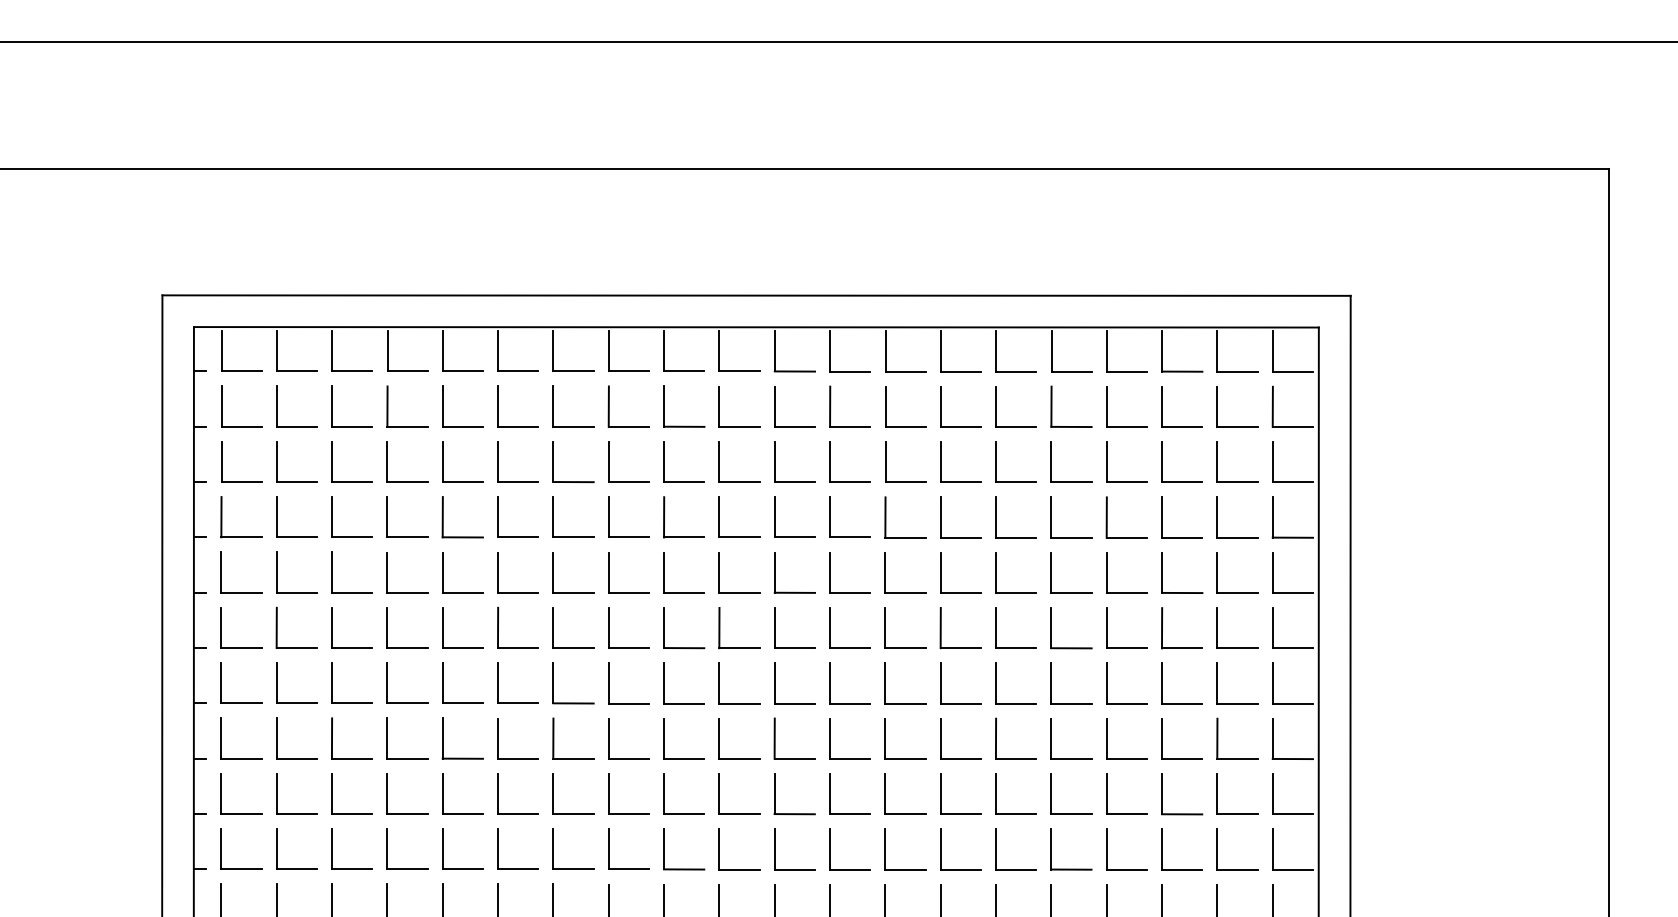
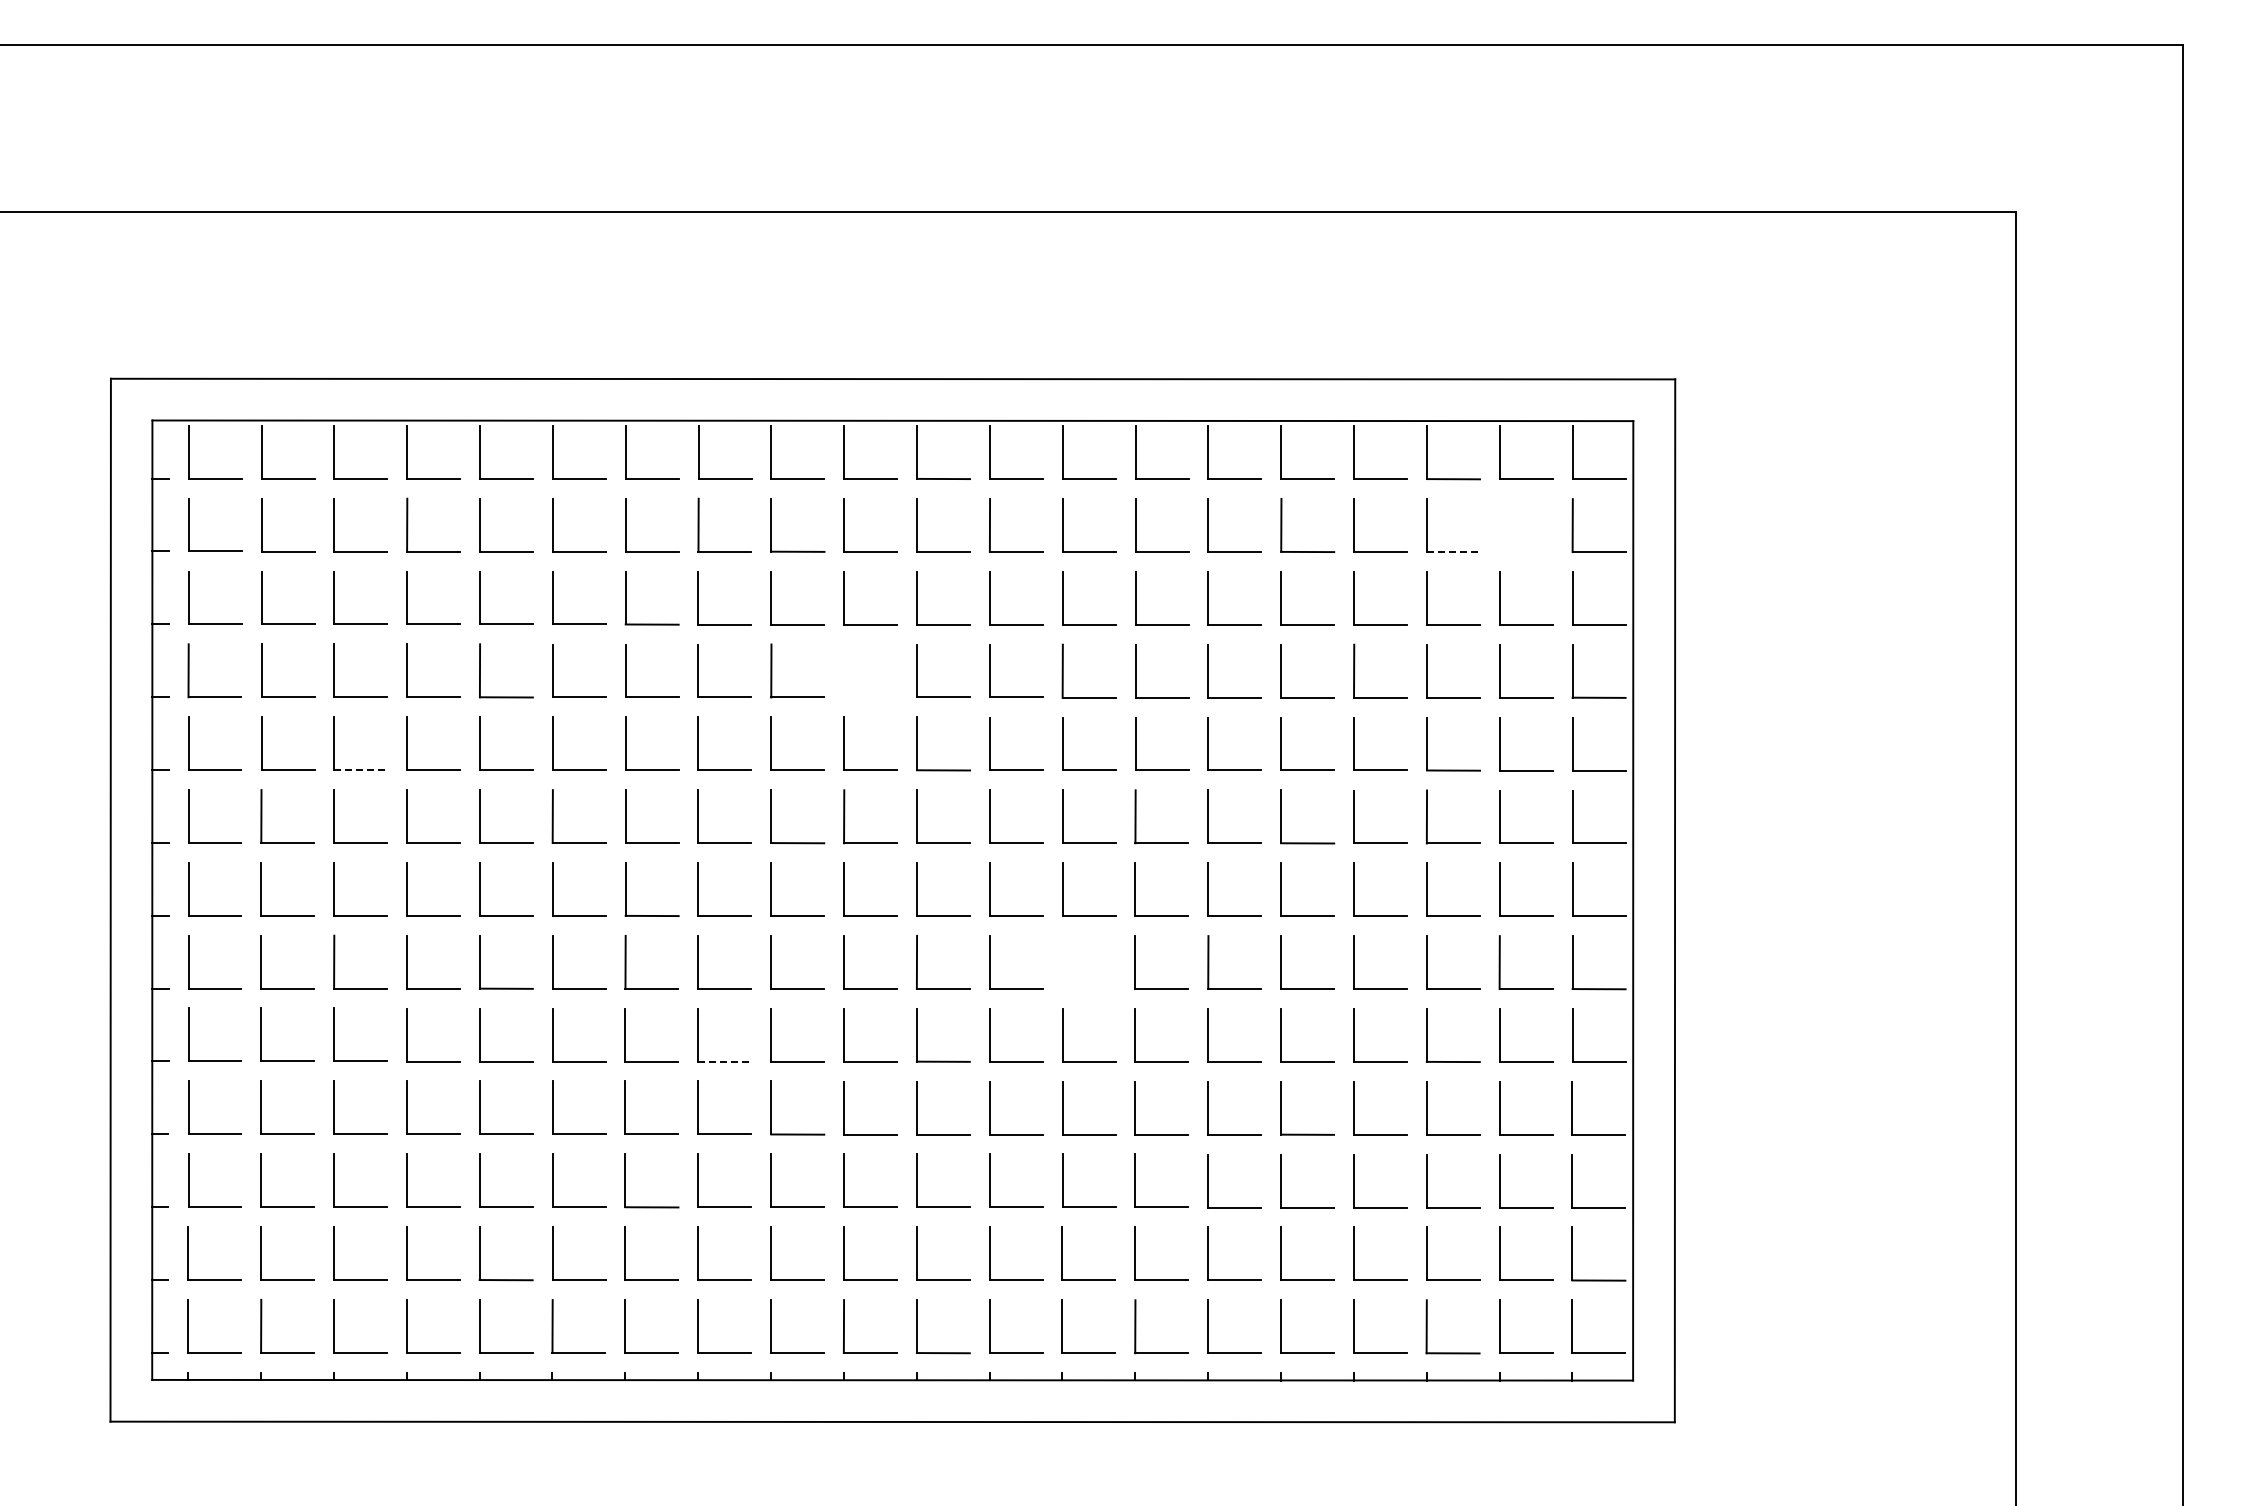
part: (1217, 406) -> (1500, 525), removed
line: (1183, 427) -> (1454, 552), solid -> dashed
part: (719, 516) -> (844, 670), removed
line: (352, 592) -> (361, 770), solid -> dashed
part: (886, 738) -> (1063, 962), removed
line: (629, 813) -> (725, 1061), solid -> dashed

